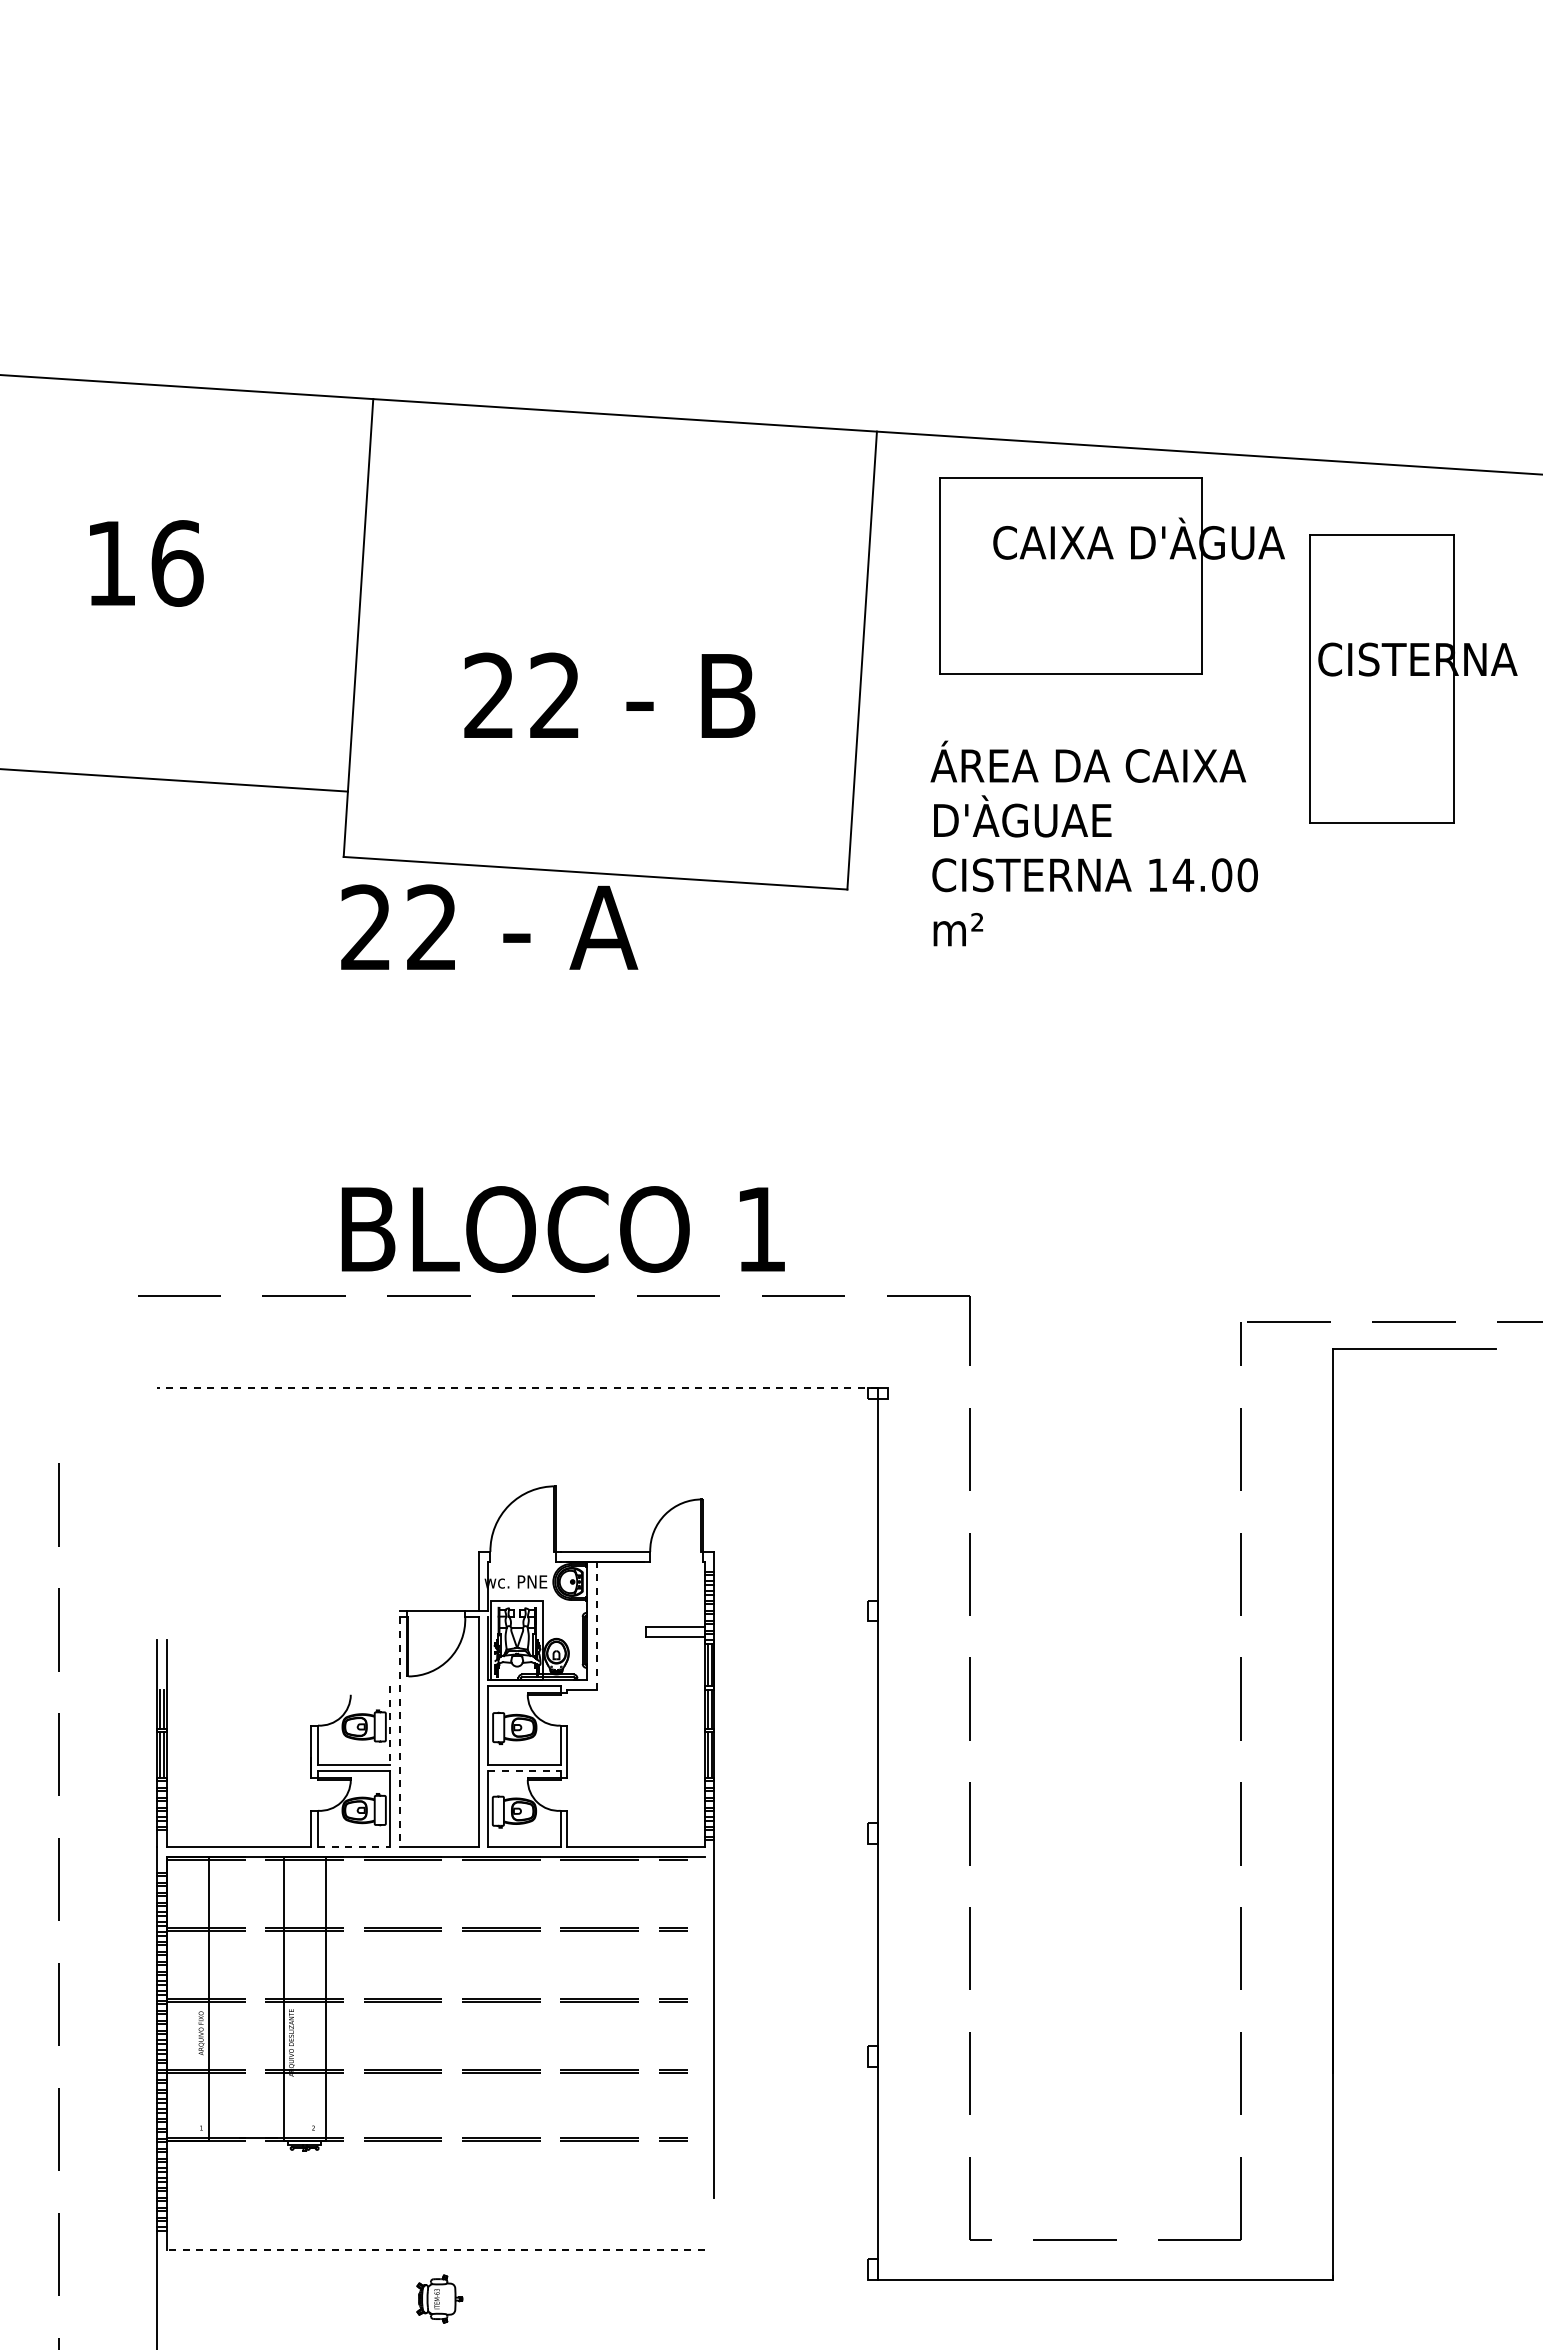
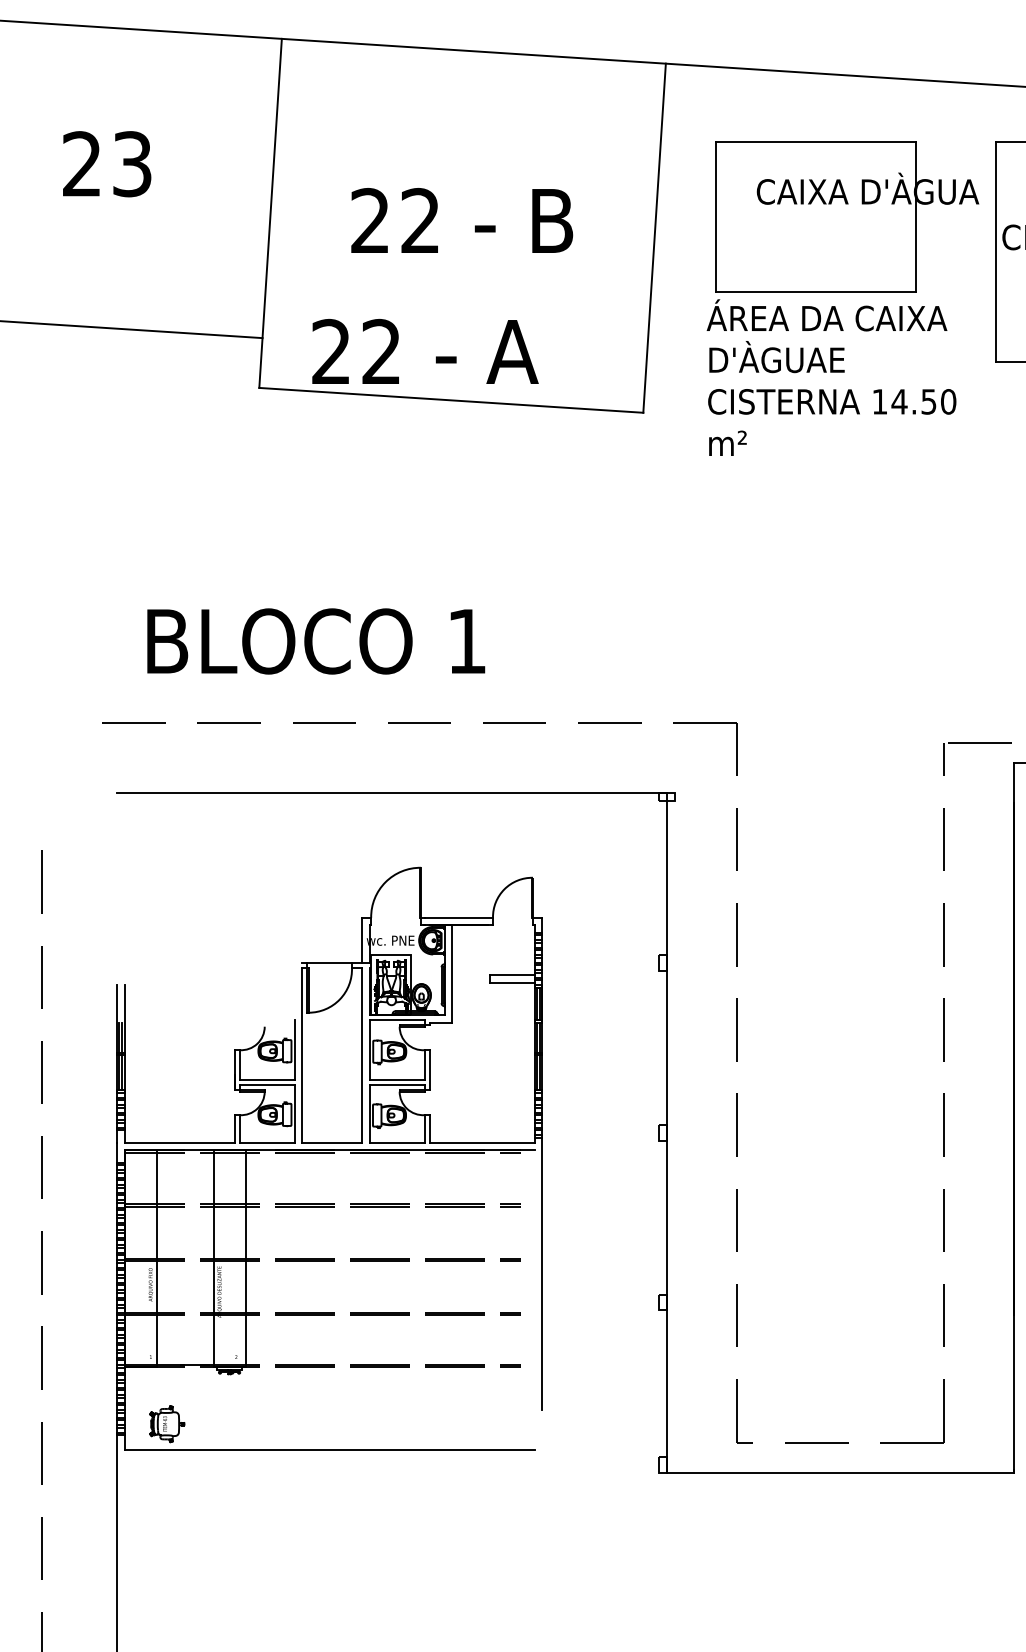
text: (144, 563) -> (107, 164), 16 -> 23
part: (1111, 575) -> (846, 216), moved
text: (609, 694) -> (461, 219), moved
text: (1222, 875) -> (929, 402), 14.00 -> 14.50
text: (489, 926) -> (425, 351), moved
text: (562, 1229) -> (315, 641), moved
line: (517, 1388) -> (391, 793), dashed -> solid
line: (596, 1625) -> (452, 973), dashed -> solid
line: (390, 1726) -> (294, 1050), dashed -> solid
line: (399, 1732) -> (301, 1055), dashed -> solid
line: (525, 1771) -> (397, 1085), dashed -> solid
line: (354, 1846) -> (267, 1142), dashed -> solid
line: (435, 2250) -> (329, 1450), dashed -> solid
part: (439, 2298) -> (166, 1423), moved

